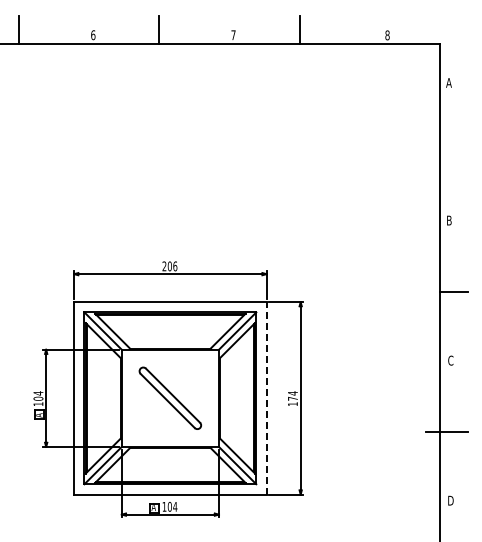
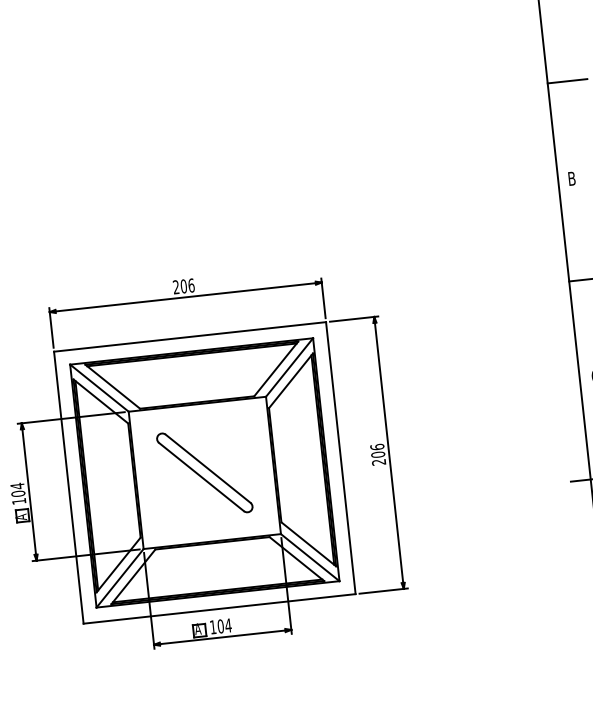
line: (453, 152) -> (567, 81), added
line: (266, 397) -> (340, 456), dashed -> solid
text: (292, 398) -> (377, 454), 174 -> 206

